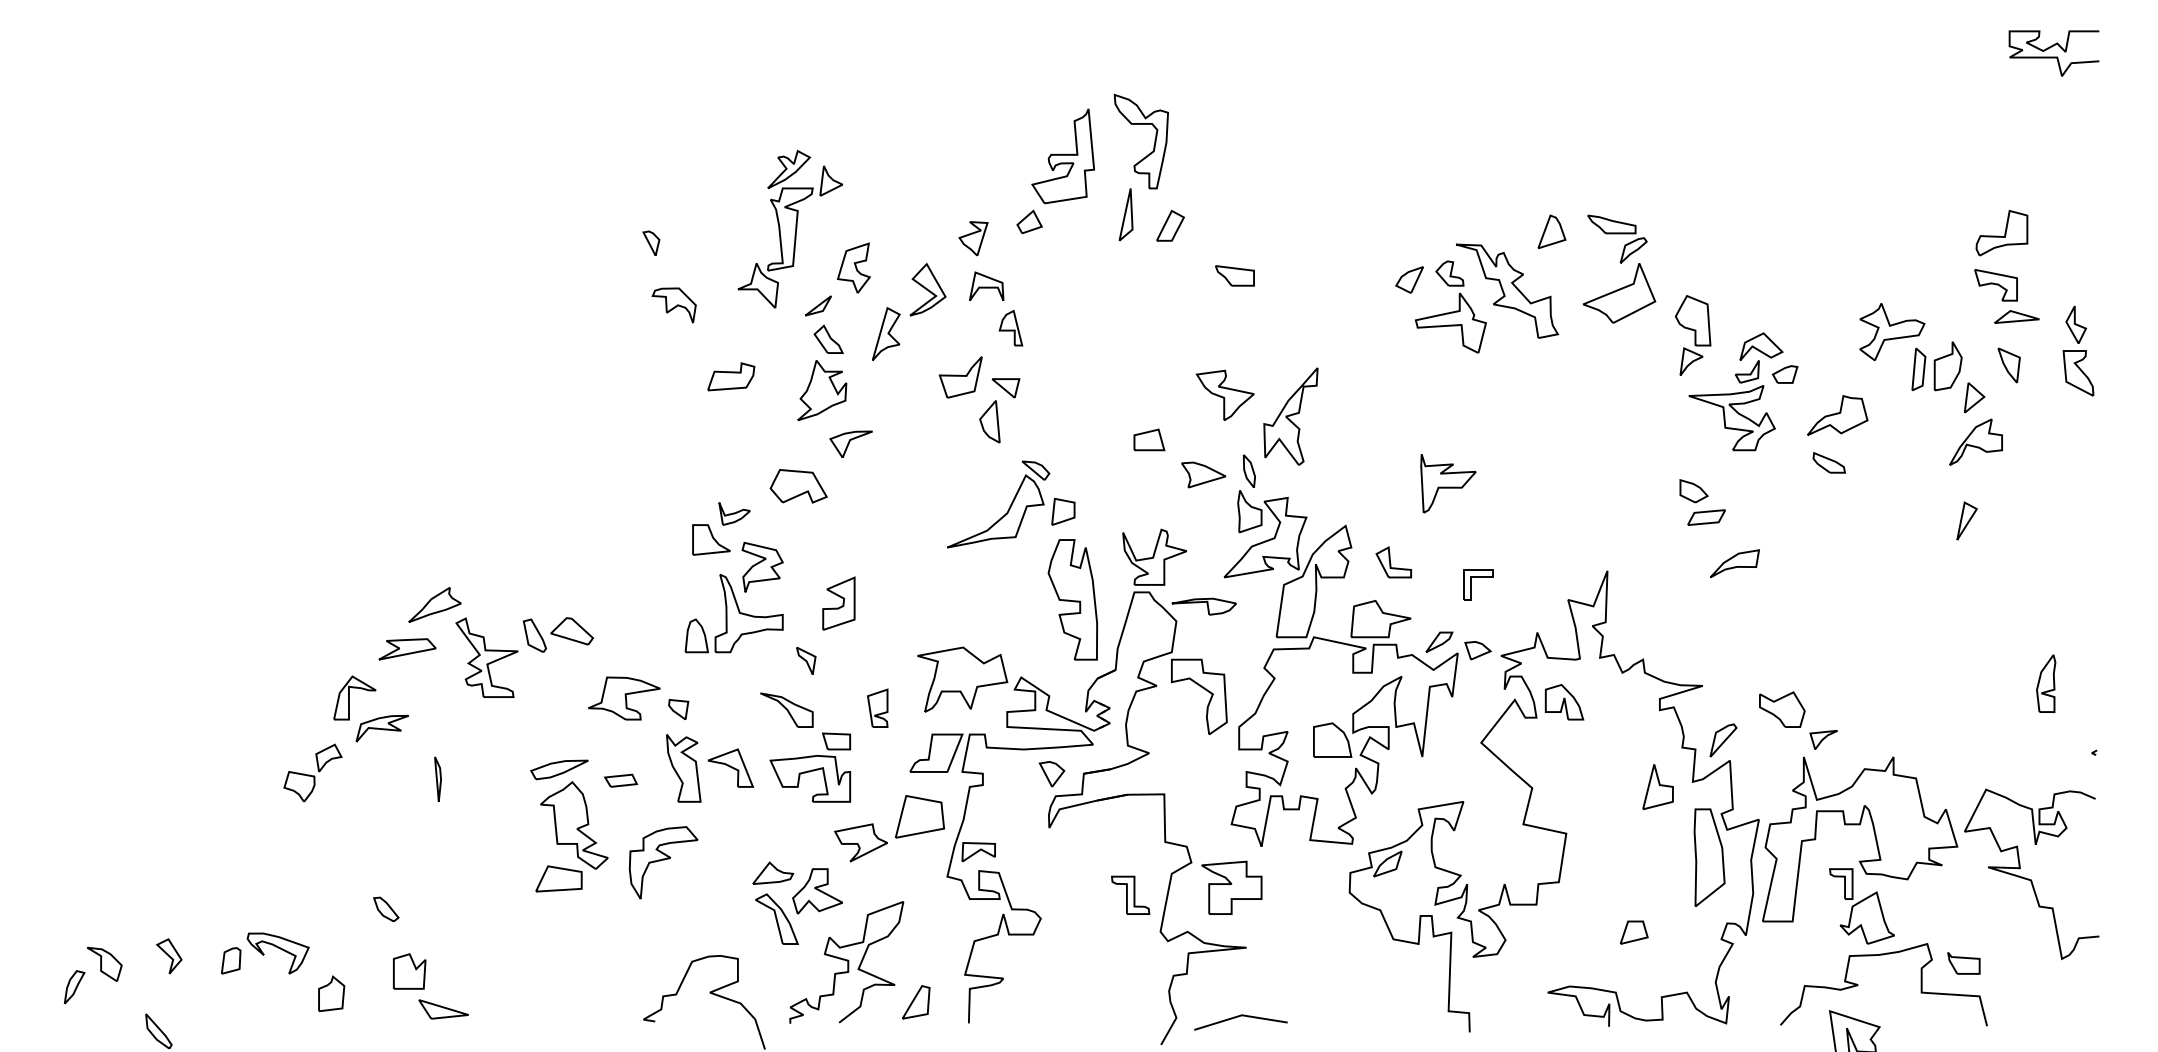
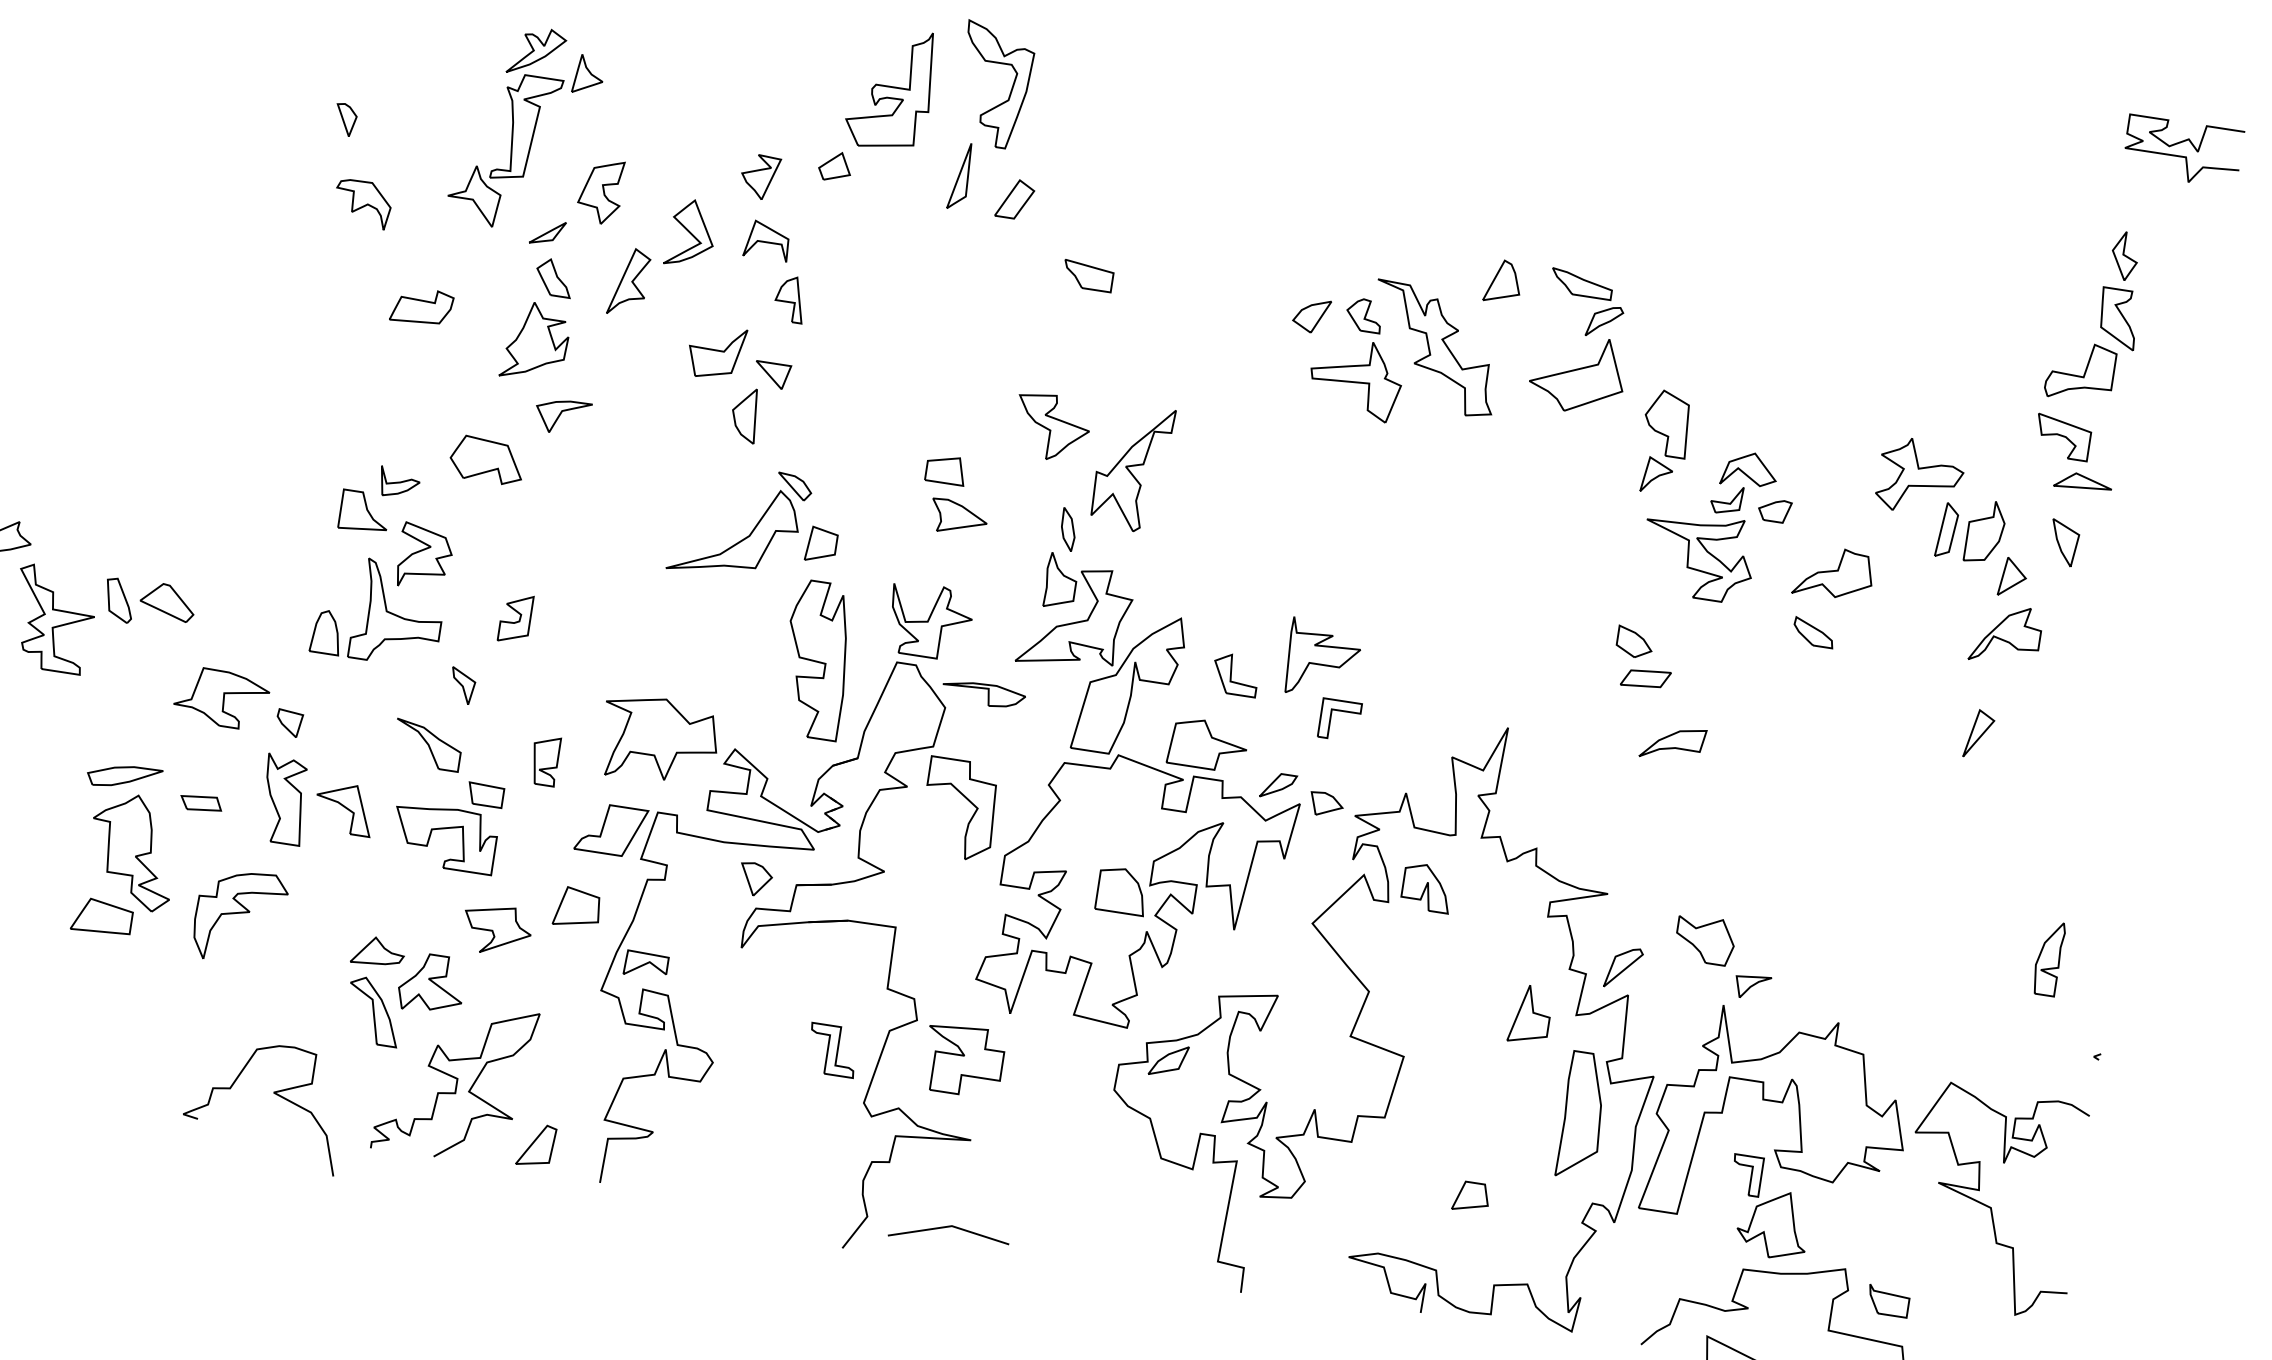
part: (2078, 350) -> (2122, 289), moved
part: (1203, 474) -> (958, 517), moved
part: (1448, 483) -> (1323, 659), moved
part: (838, 602) -> (515, 617), size x0.71
part: (919, 816) -> (577, 907), size x0.71

